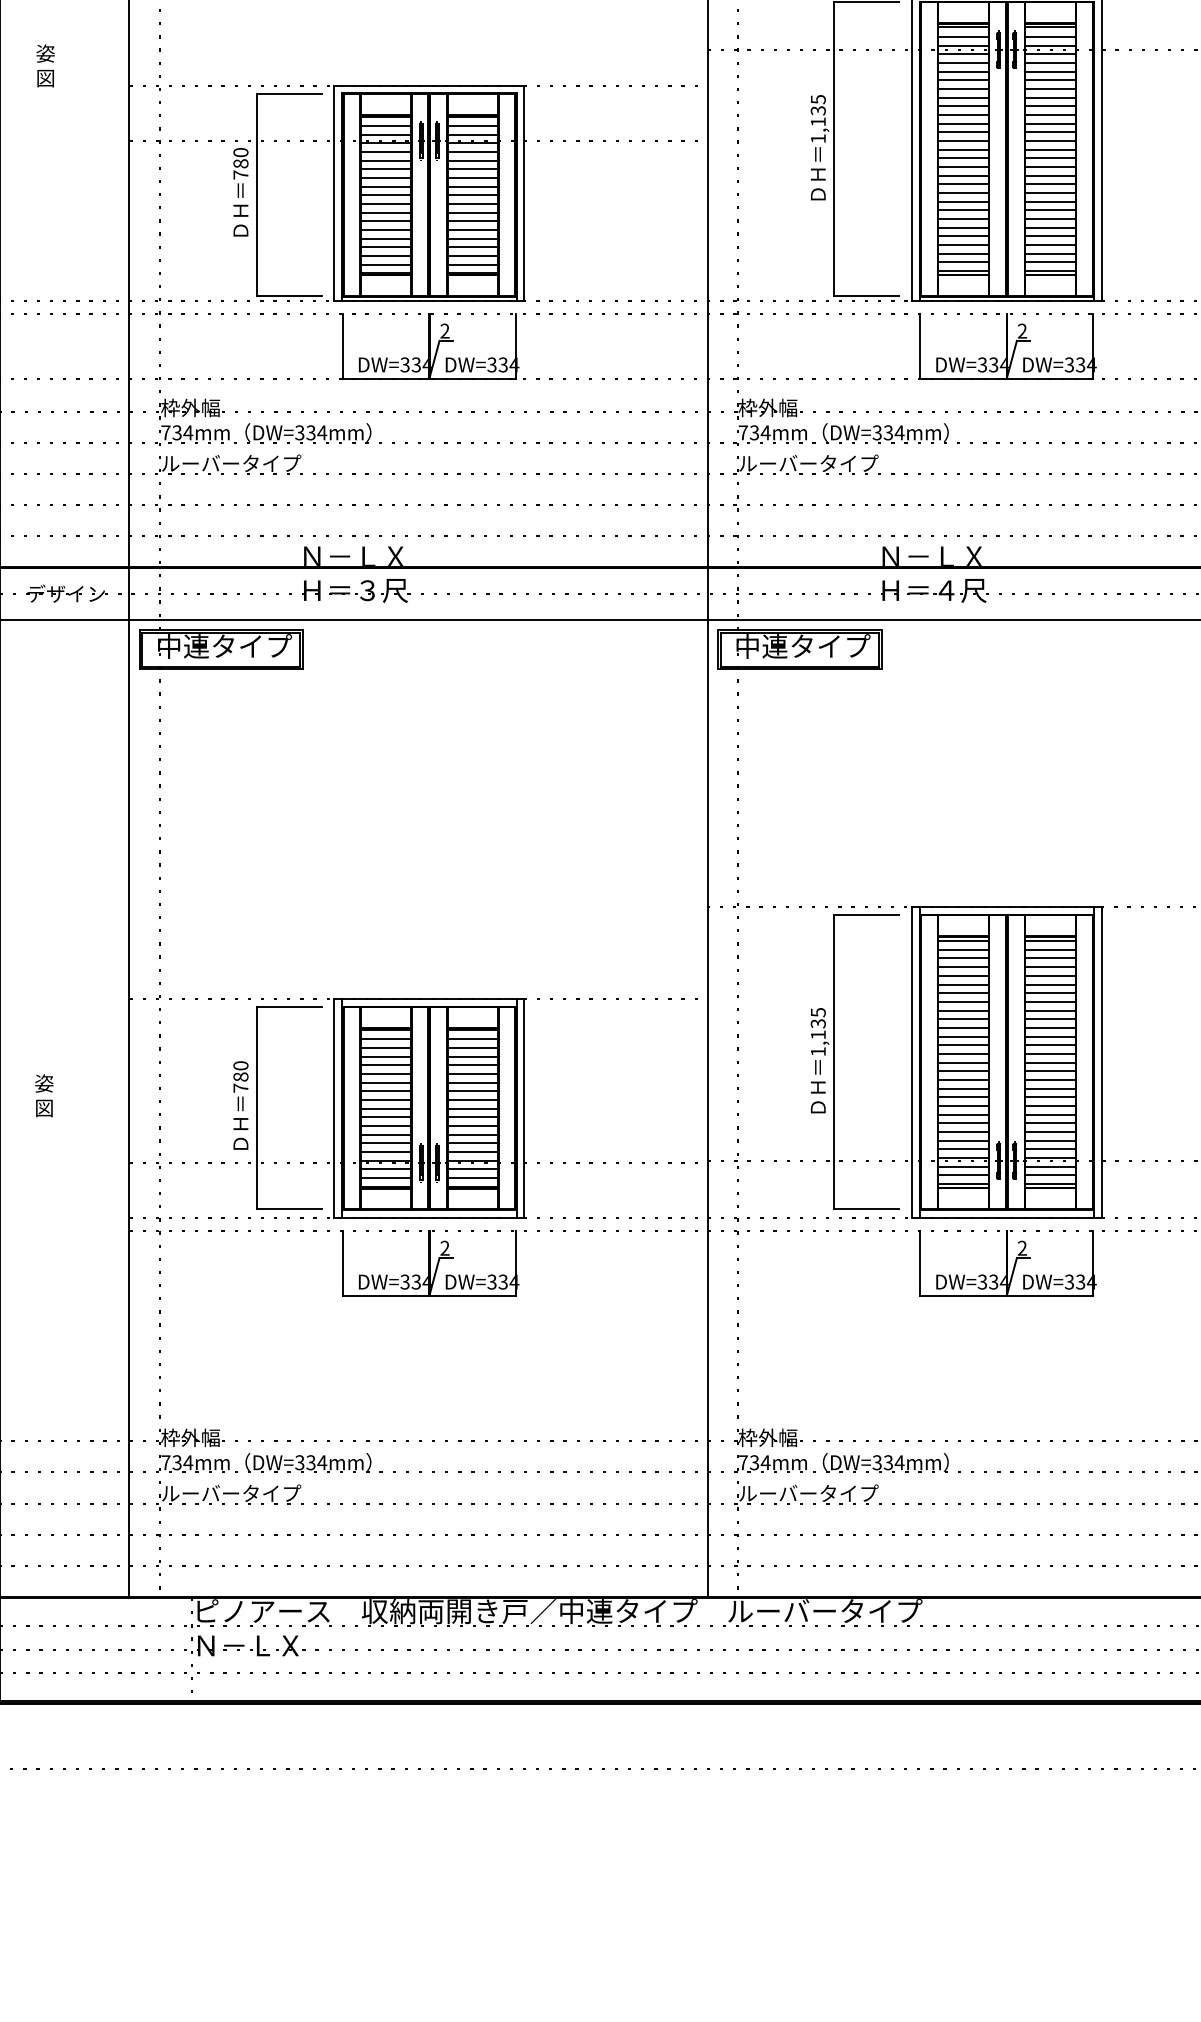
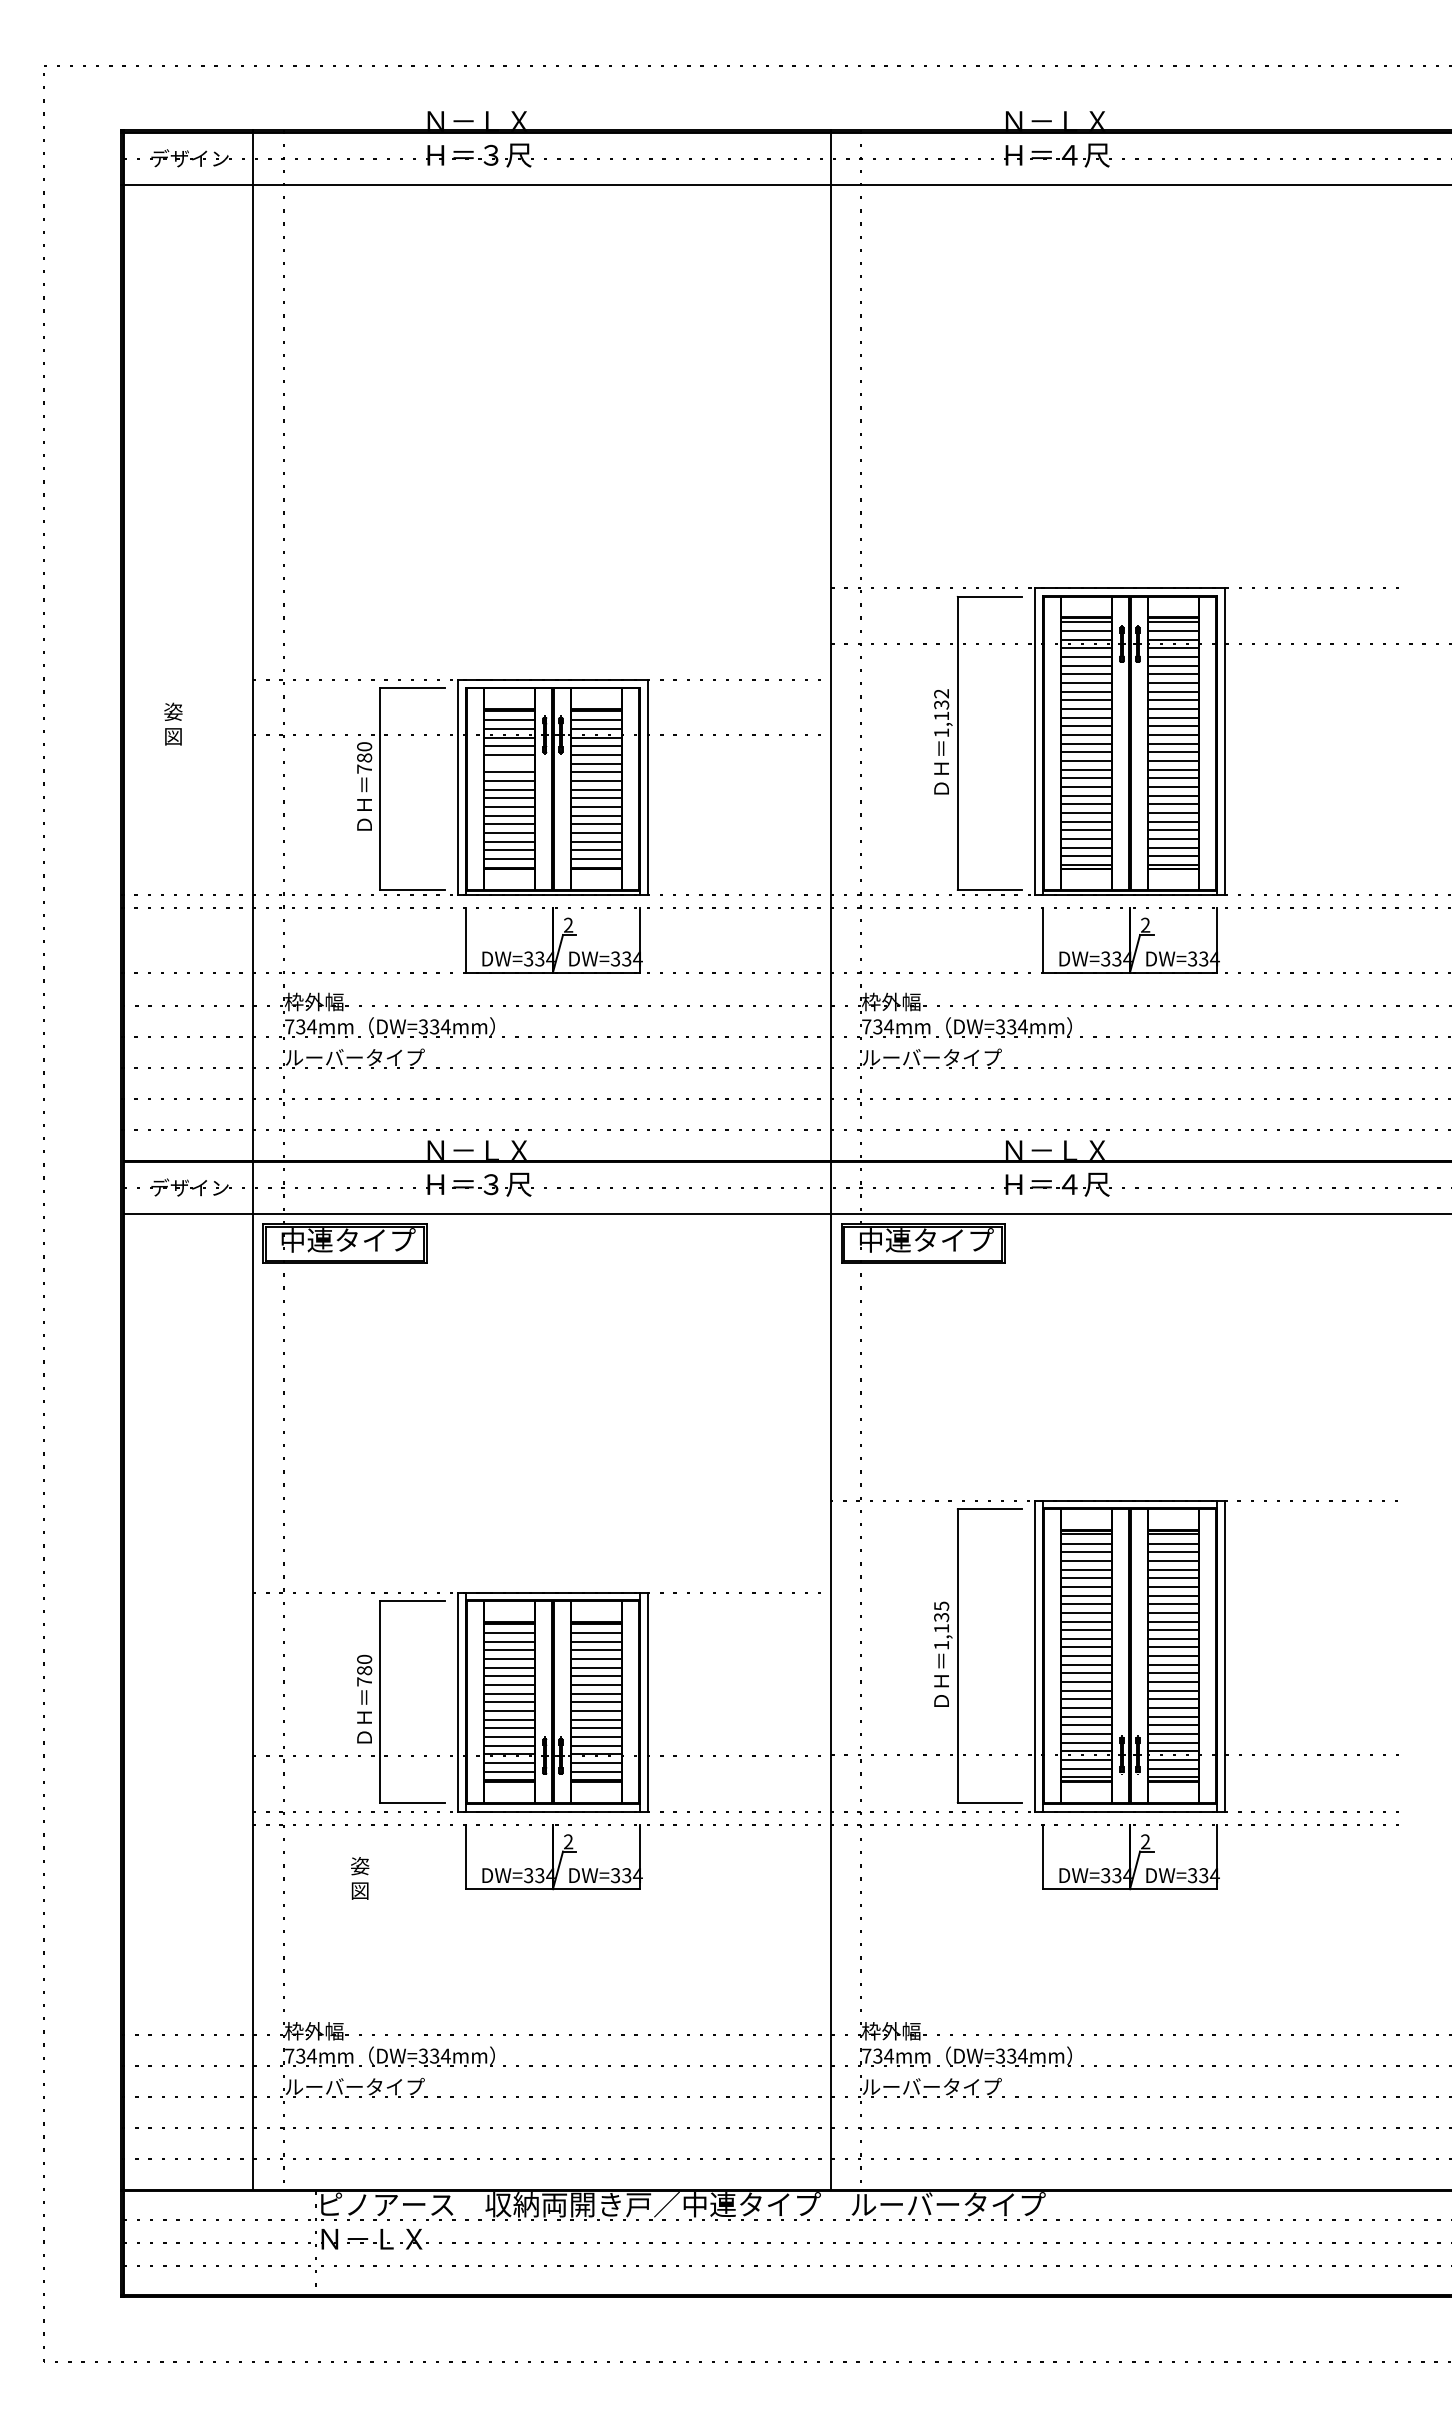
text: (45, 65) -> (173, 723), moved
text: (818, 99) -> (941, 693), 1,135 -> 1,132
line: (385, 169) -> (509, 763), removed
text: (44, 1095) -> (360, 1878), moved

